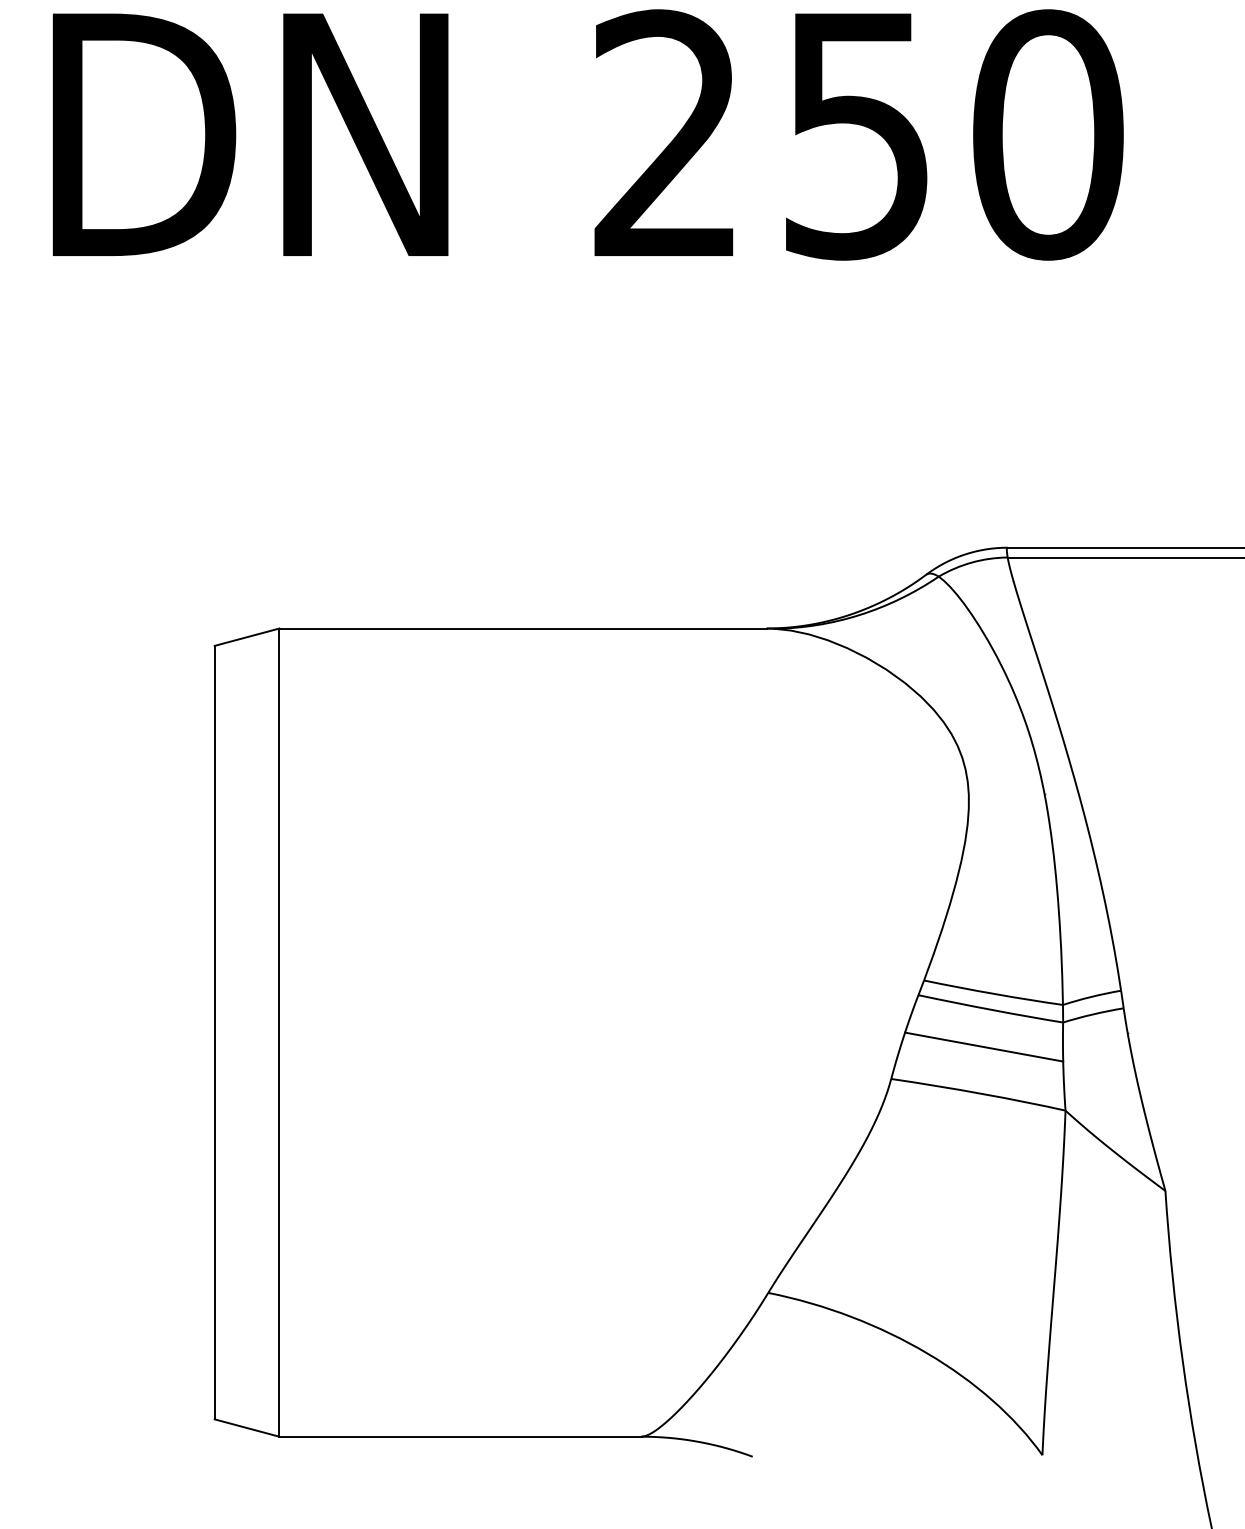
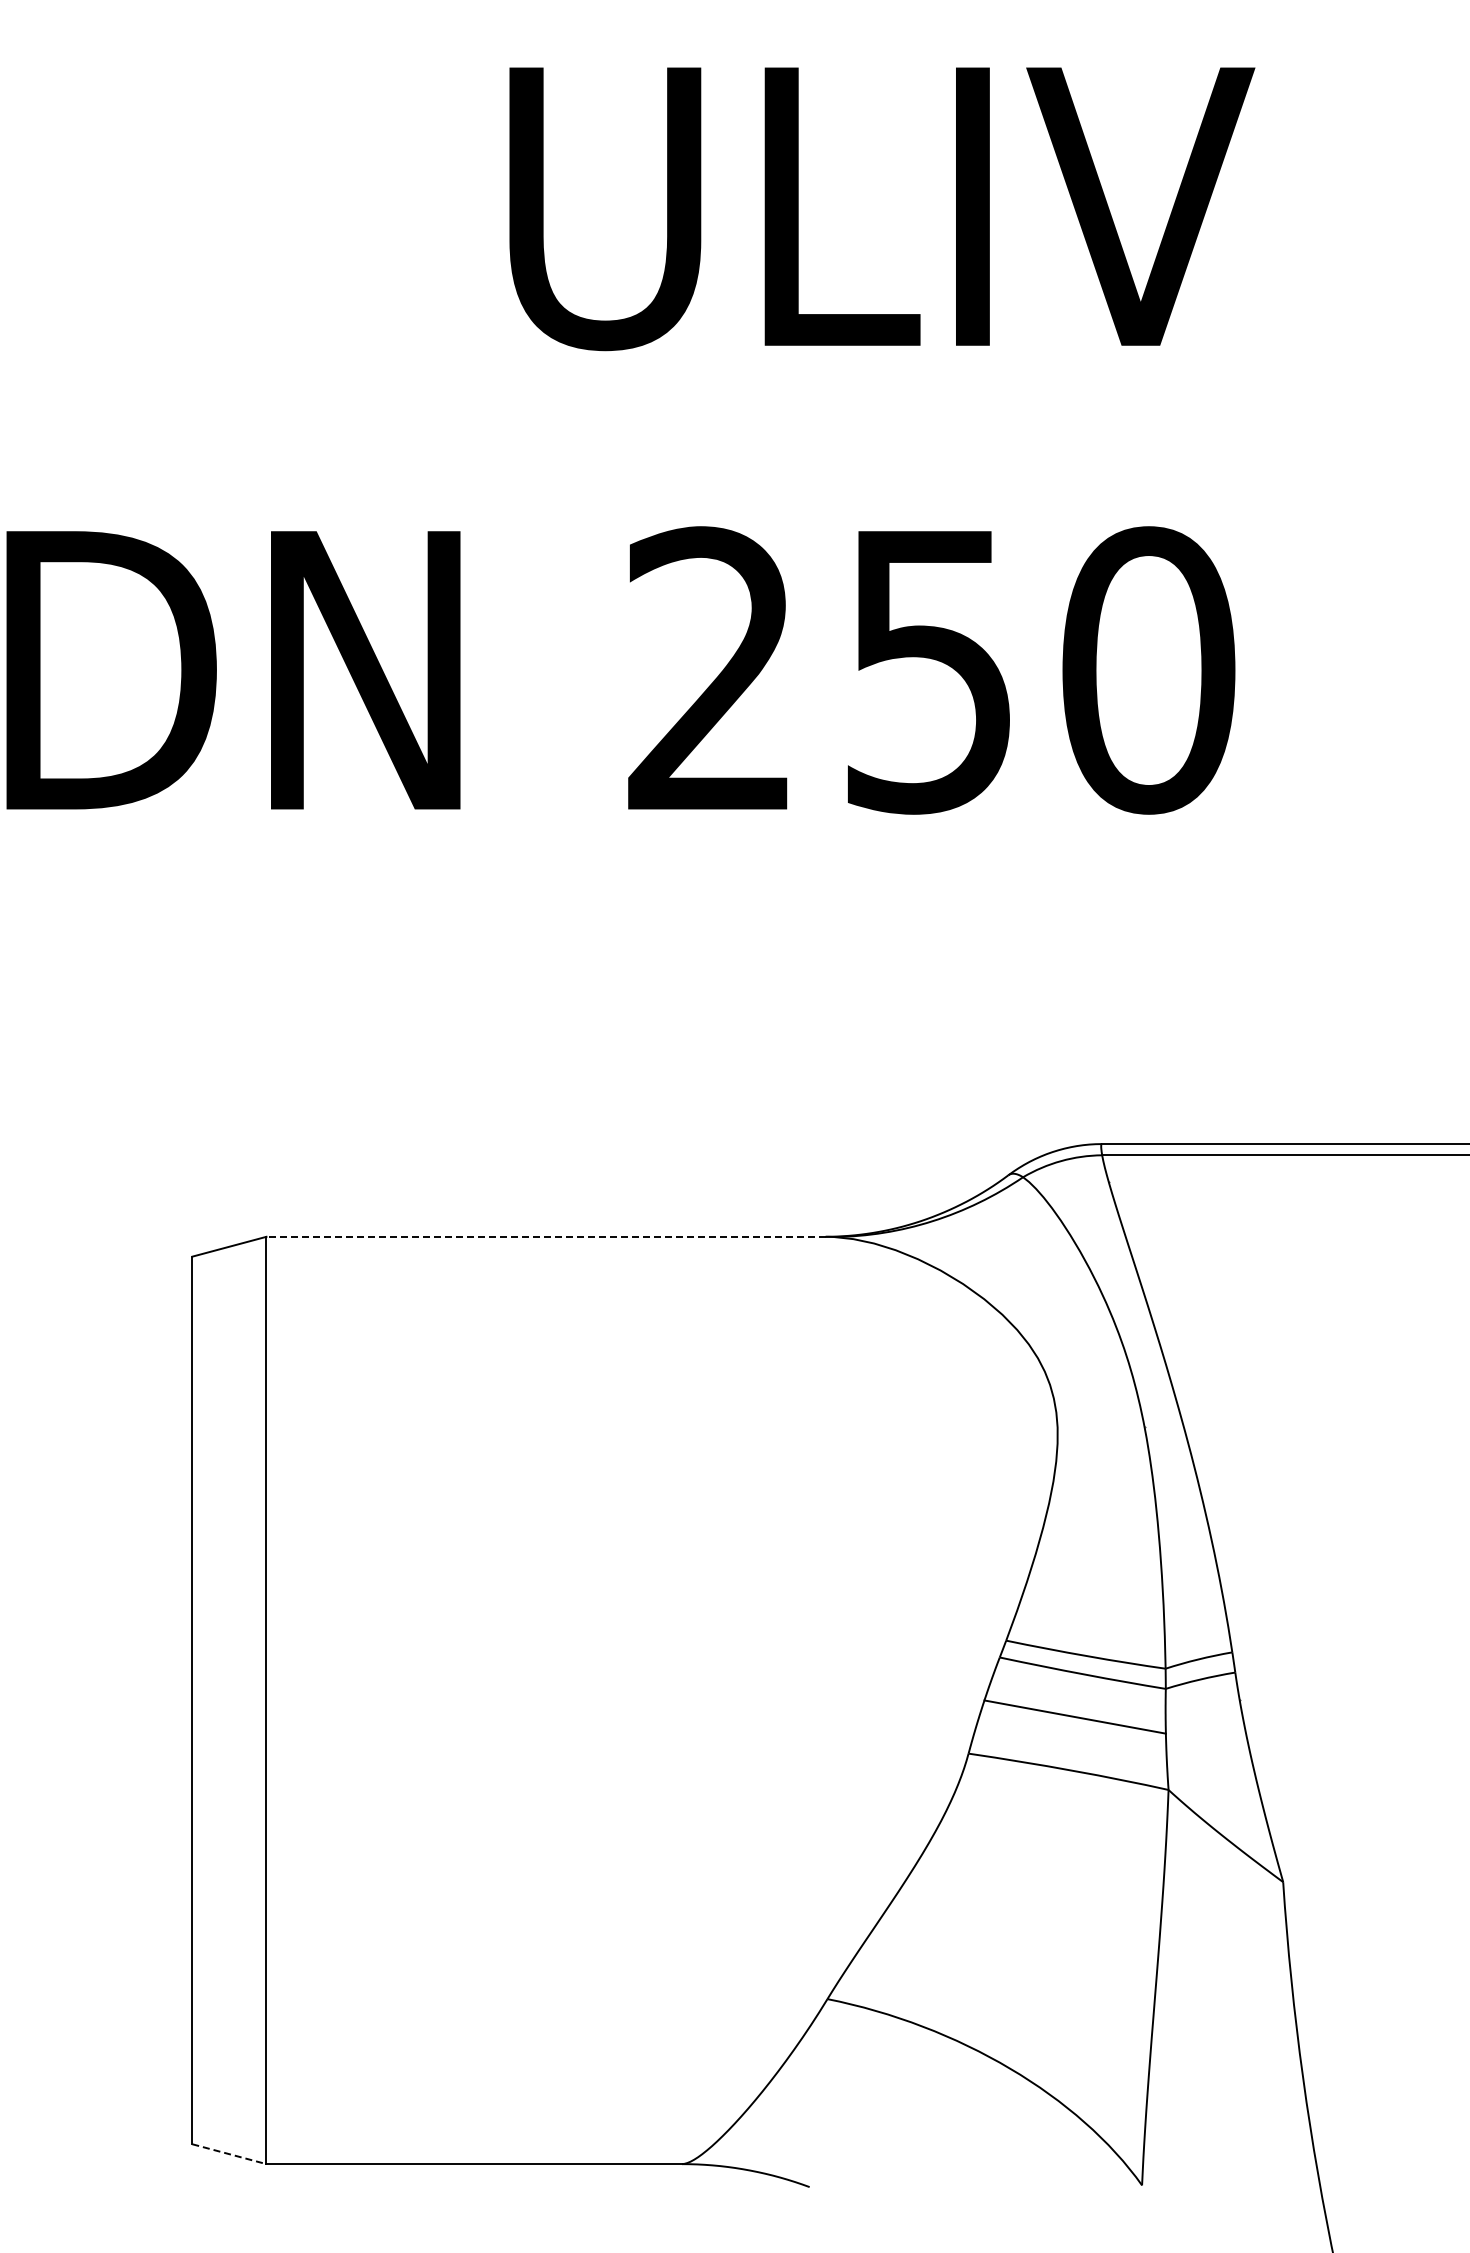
line: (523, 628) -> (546, 1236), solid -> dashed
line: (247, 1428) -> (229, 2154), solid -> dashed

